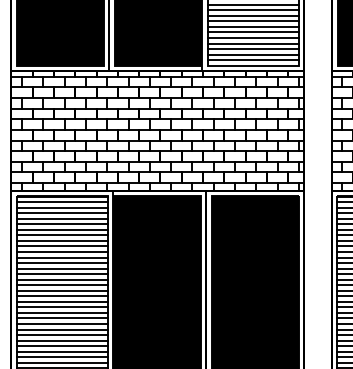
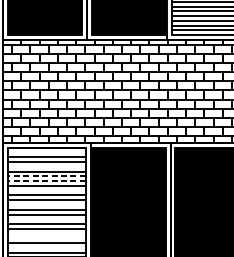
line: (62, 202) -> (46, 152), removed
line: (62, 218) -> (46, 166), removed
line: (61, 229) -> (46, 176), solid -> dashed
line: (61, 235) -> (46, 181), solid -> dashed
line: (62, 246) -> (46, 190), removed
line: (62, 263) -> (46, 205), removed
line: (62, 279) -> (46, 219), removed
line: (62, 296) -> (46, 233), removed
line: (62, 301) -> (46, 238), removed
line: (62, 312) -> (46, 247), removed

